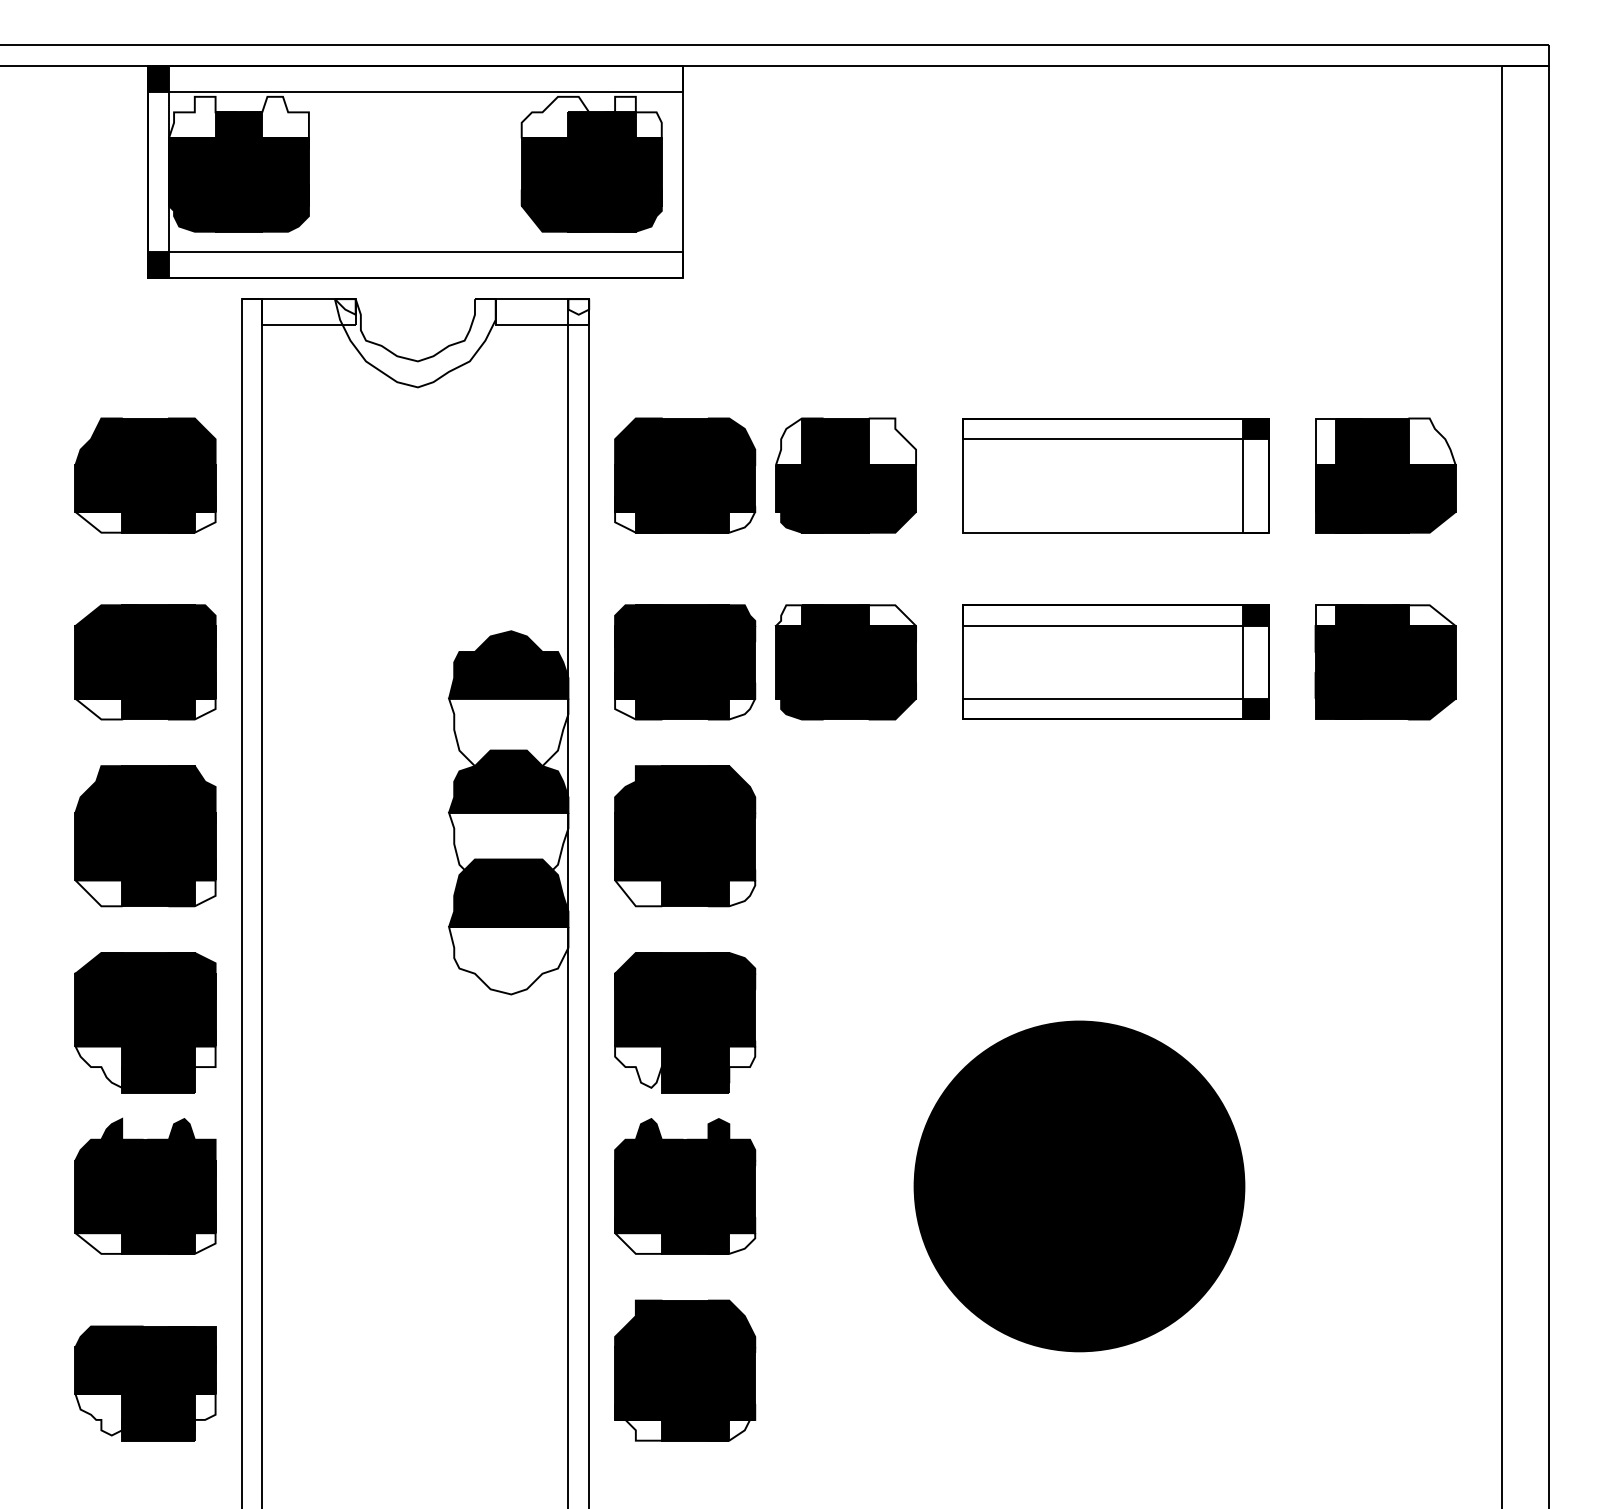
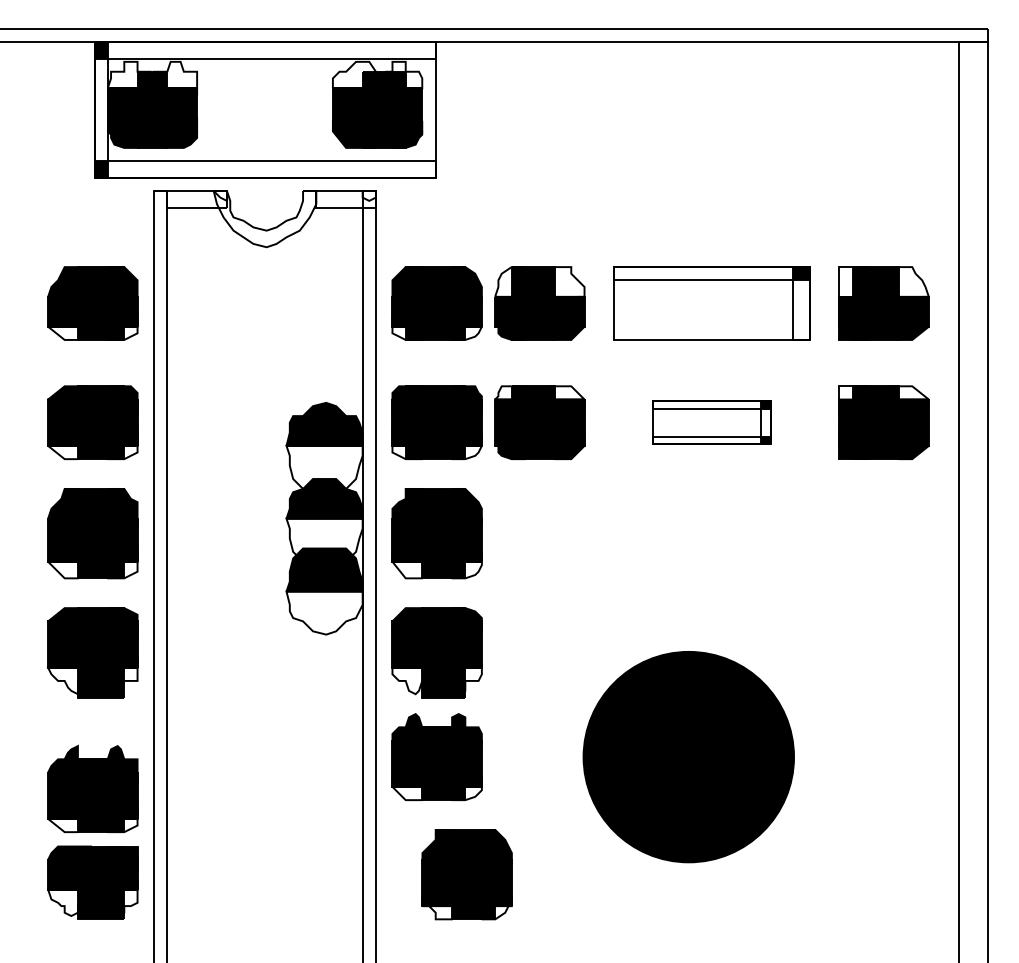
part: (1115, 662) -> (711, 422), size x0.6
part: (144, 1185) -> (92, 788), moved
part: (684, 1370) -> (466, 874), moved

